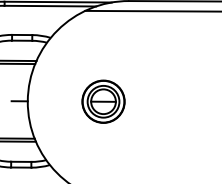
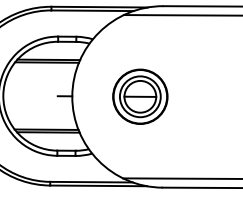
part: (103, 101) -> (140, 96), size x1.43

